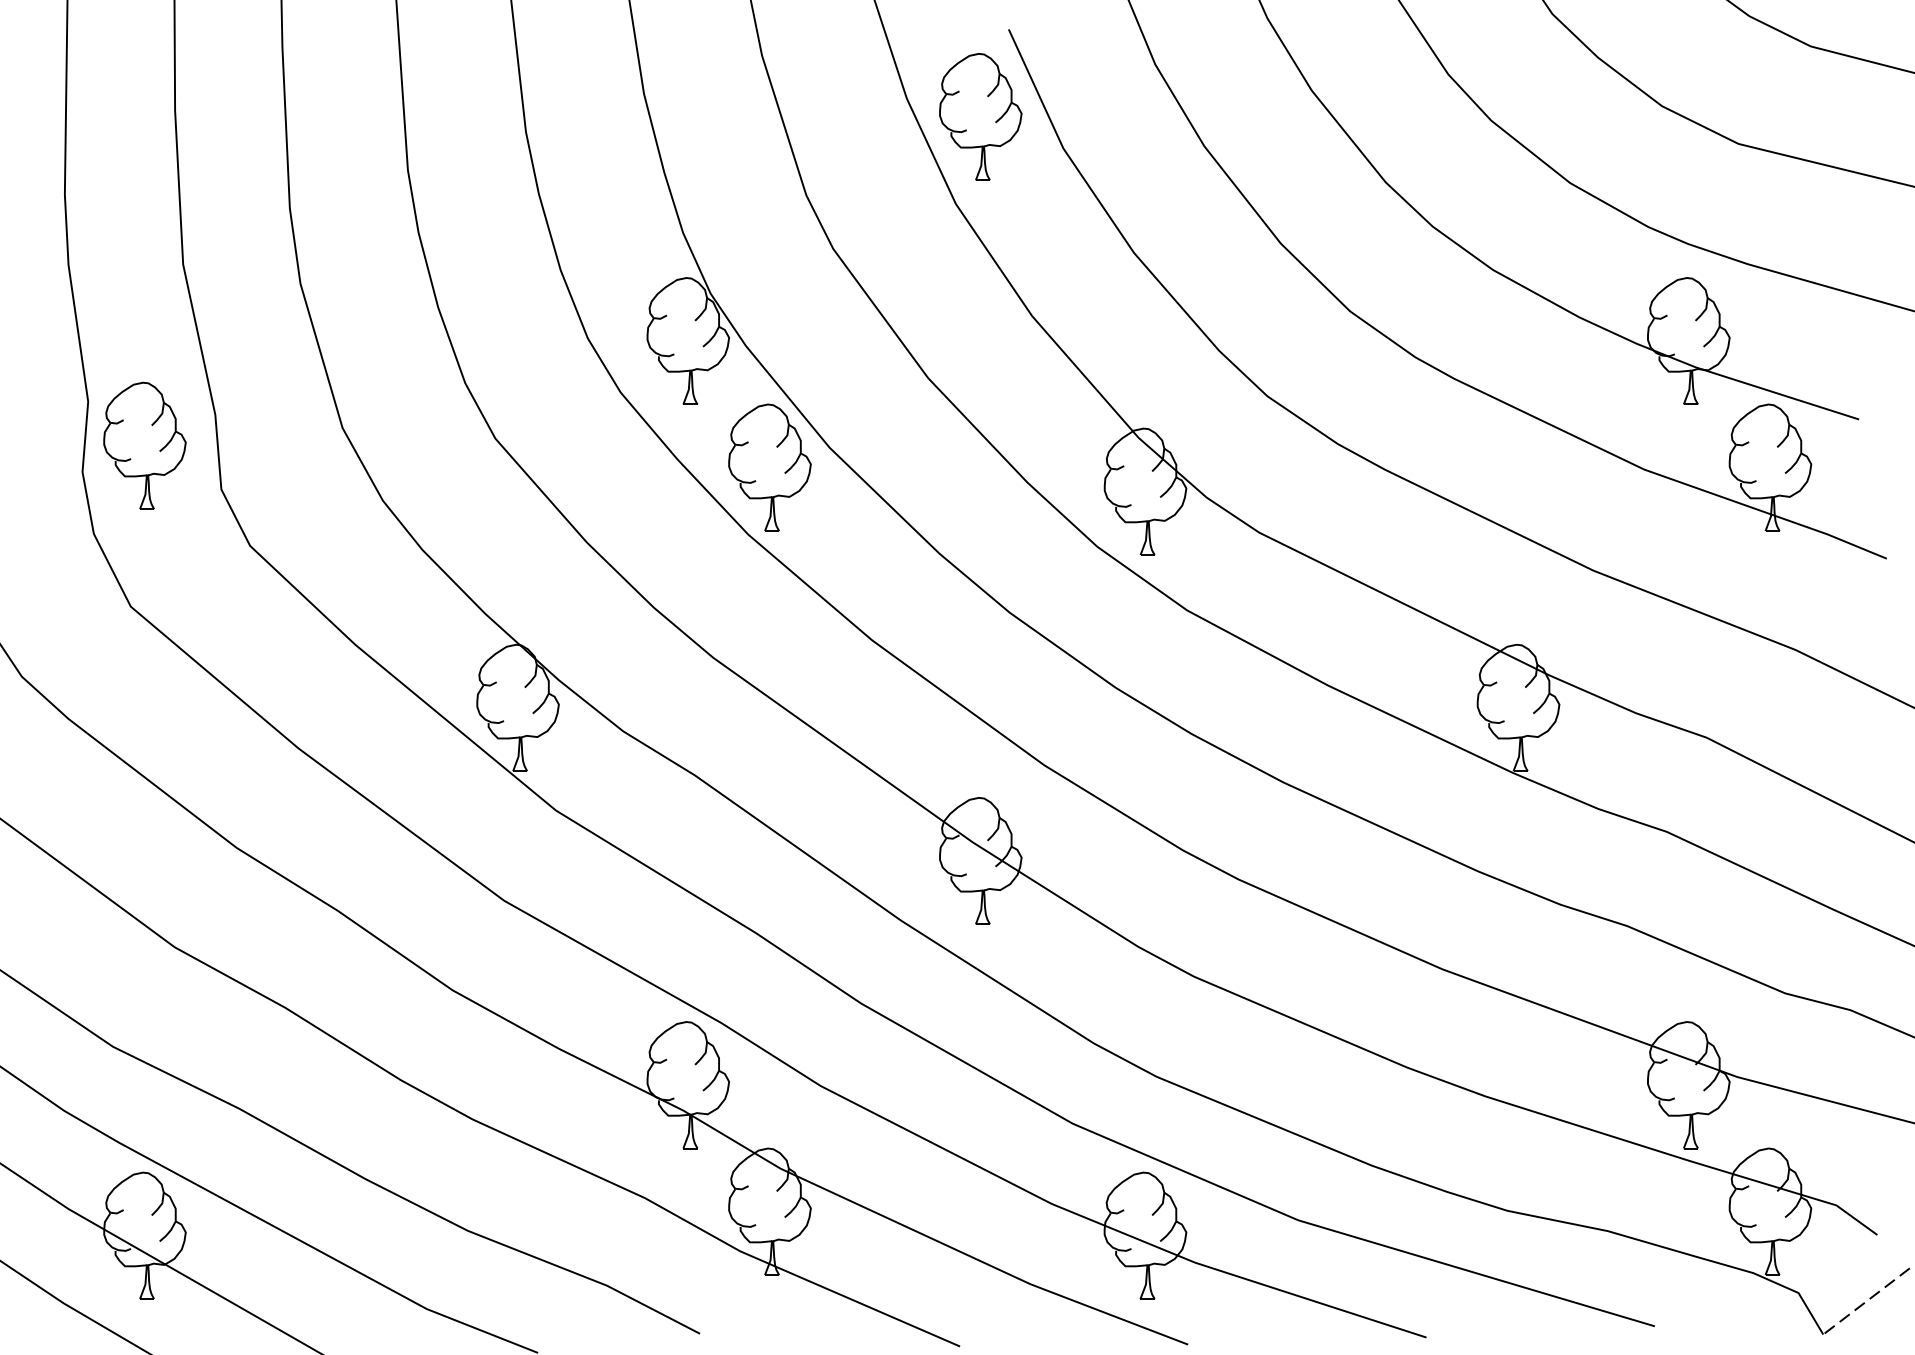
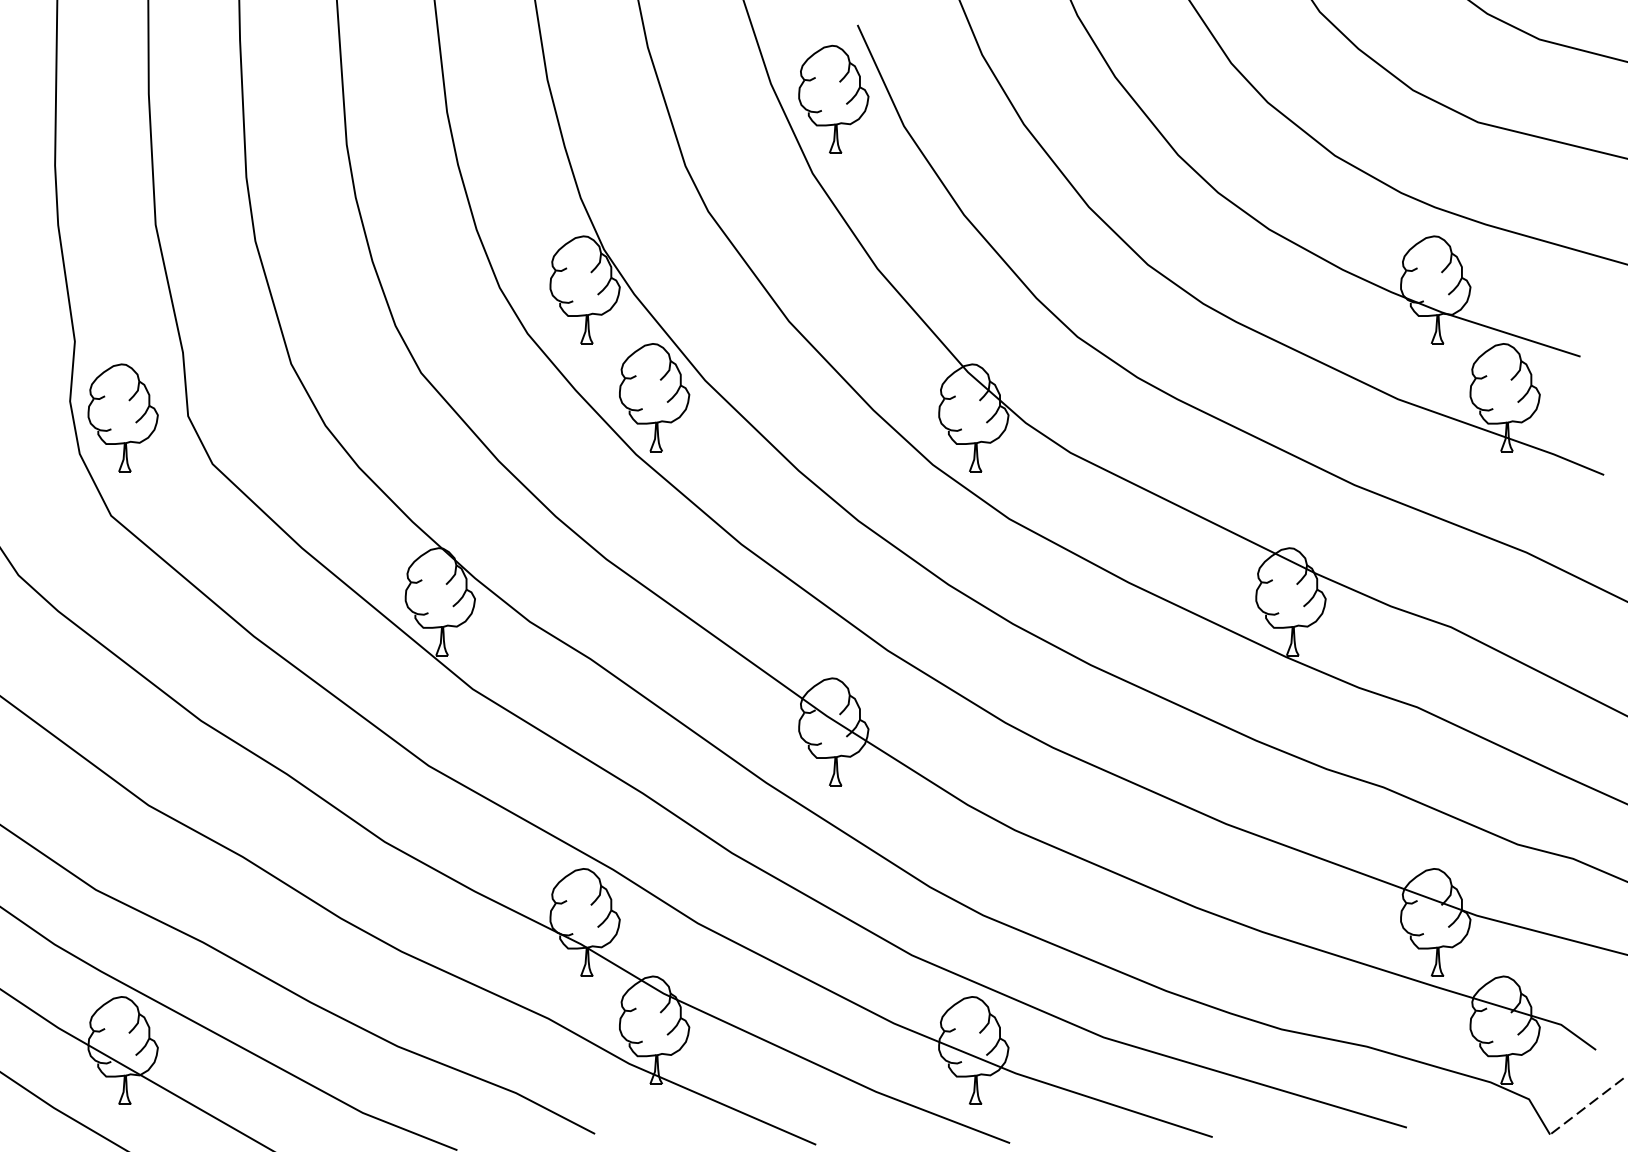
part: (144, 445) -> (122, 417), moved

